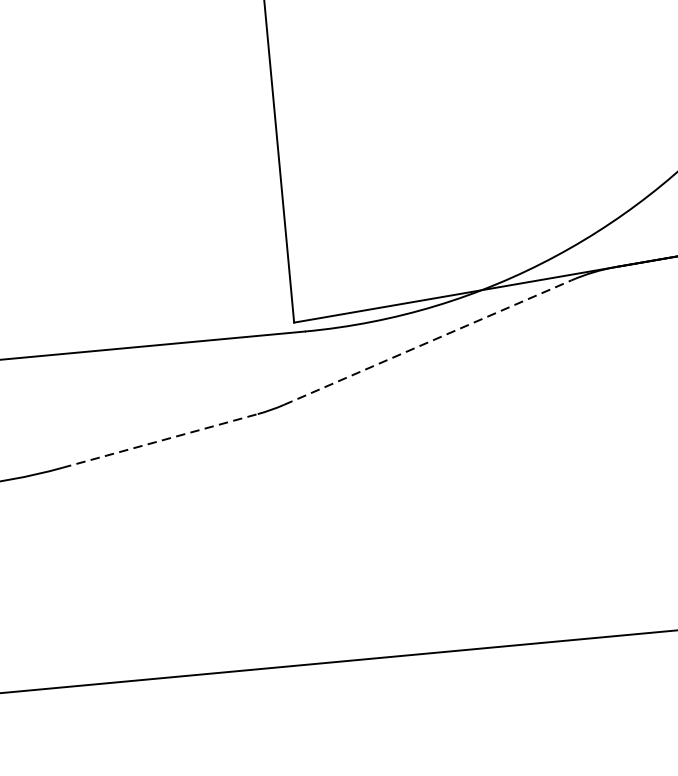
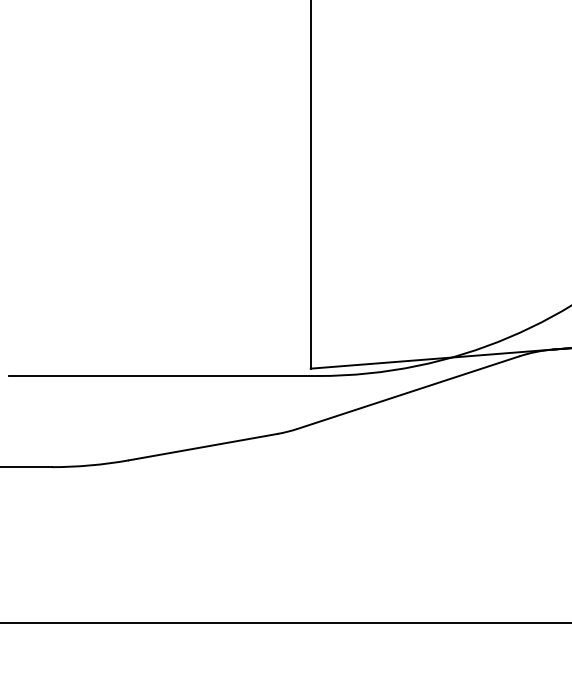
line: (427, 342) -> (408, 392), dashed -> solid
line: (160, 441) -> (203, 447), dashed -> solid

